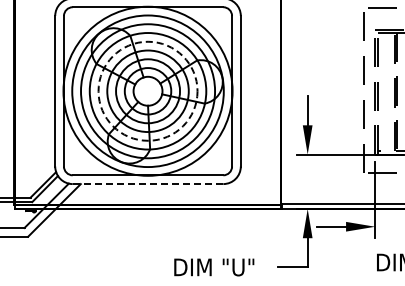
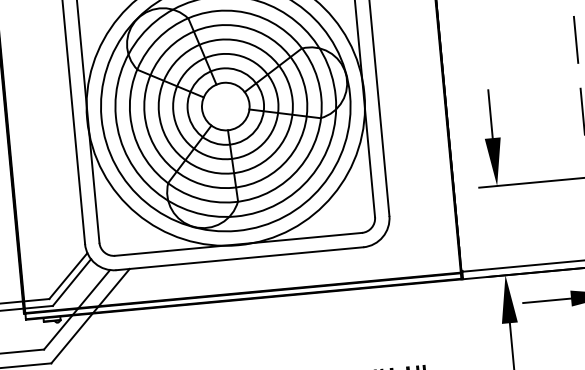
circle: (147, 90) -> (224, 105), dashed -> solid
line: (148, 184) -> (240, 259), dashed -> solid

